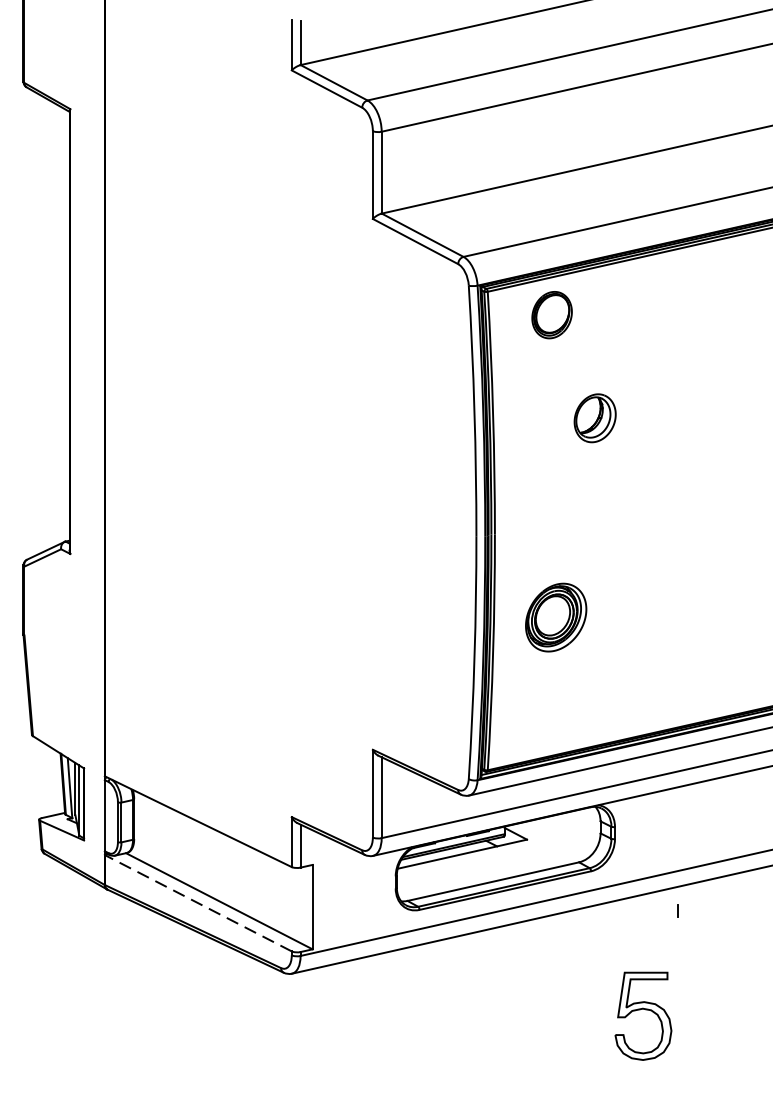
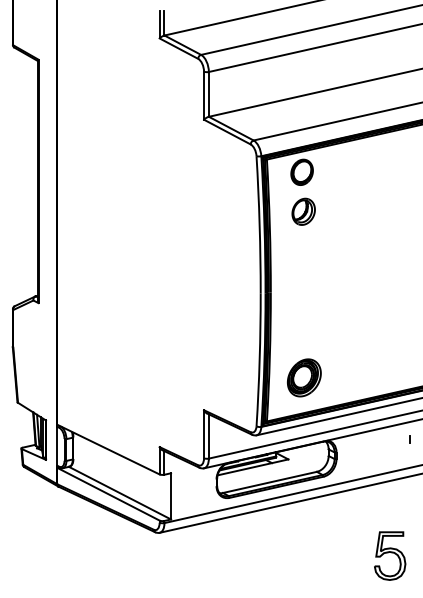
part: (594, 417) -> (303, 211), moved
part: (556, 616) -> (304, 377), moved
line: (198, 903) -> (108, 494), dashed -> solid
line: (677, 911) -> (409, 439), moved
part: (644, 1015) -> (390, 555), moved

